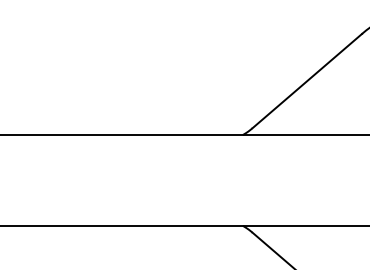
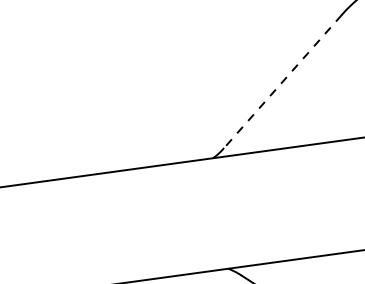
line: (306, 81) -> (282, 82), solid -> dashed

